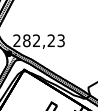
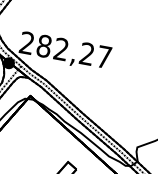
text: (60, 40) -> (103, 56), 282,23 -> 282,27

